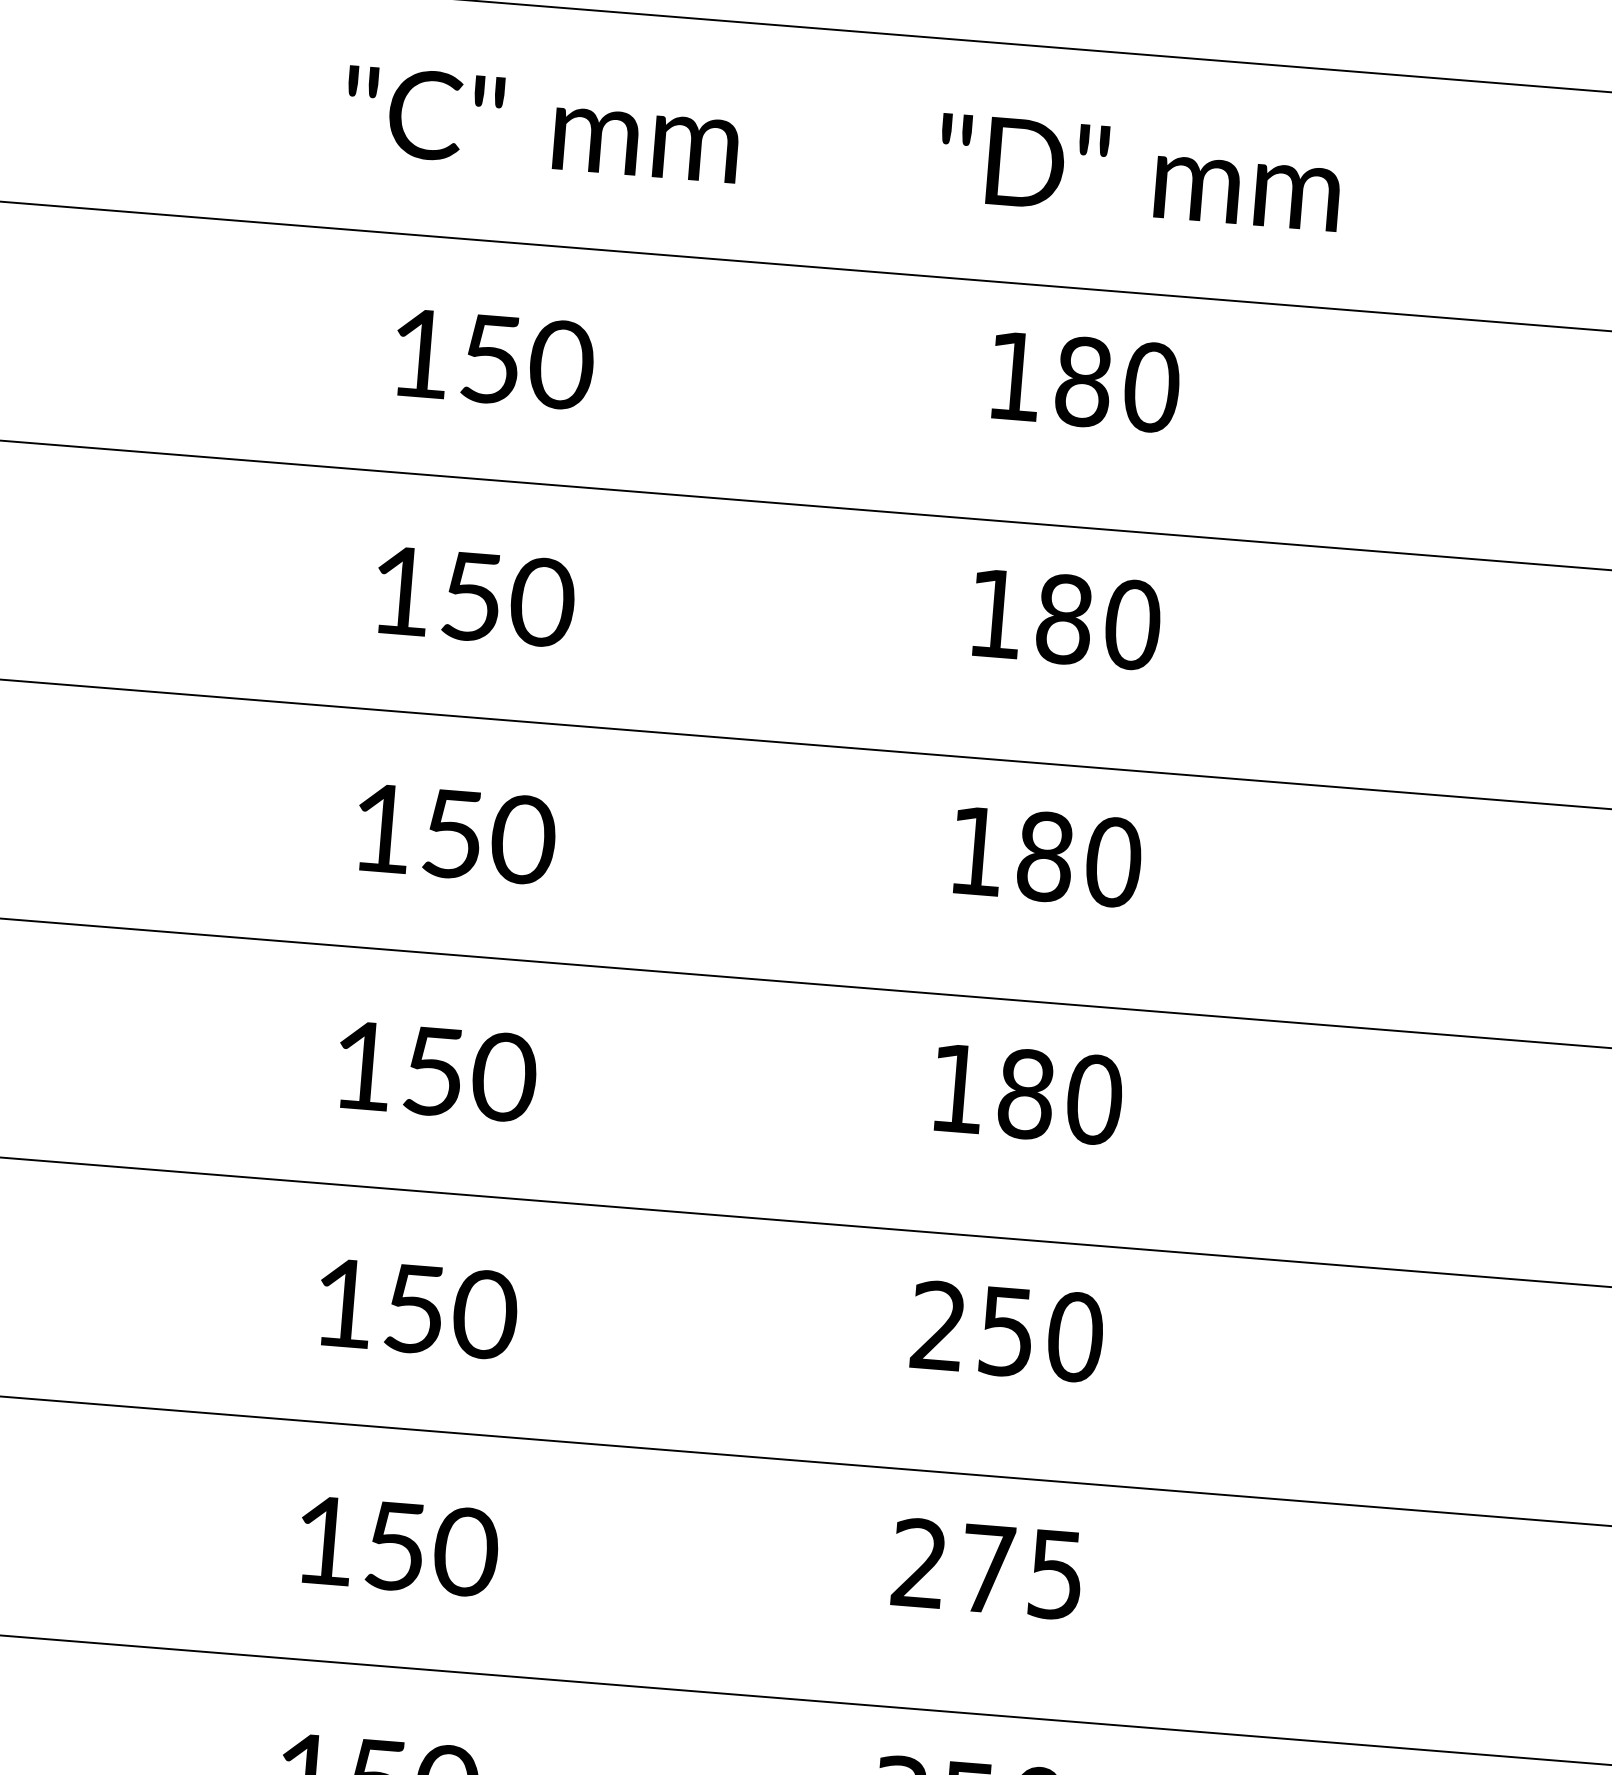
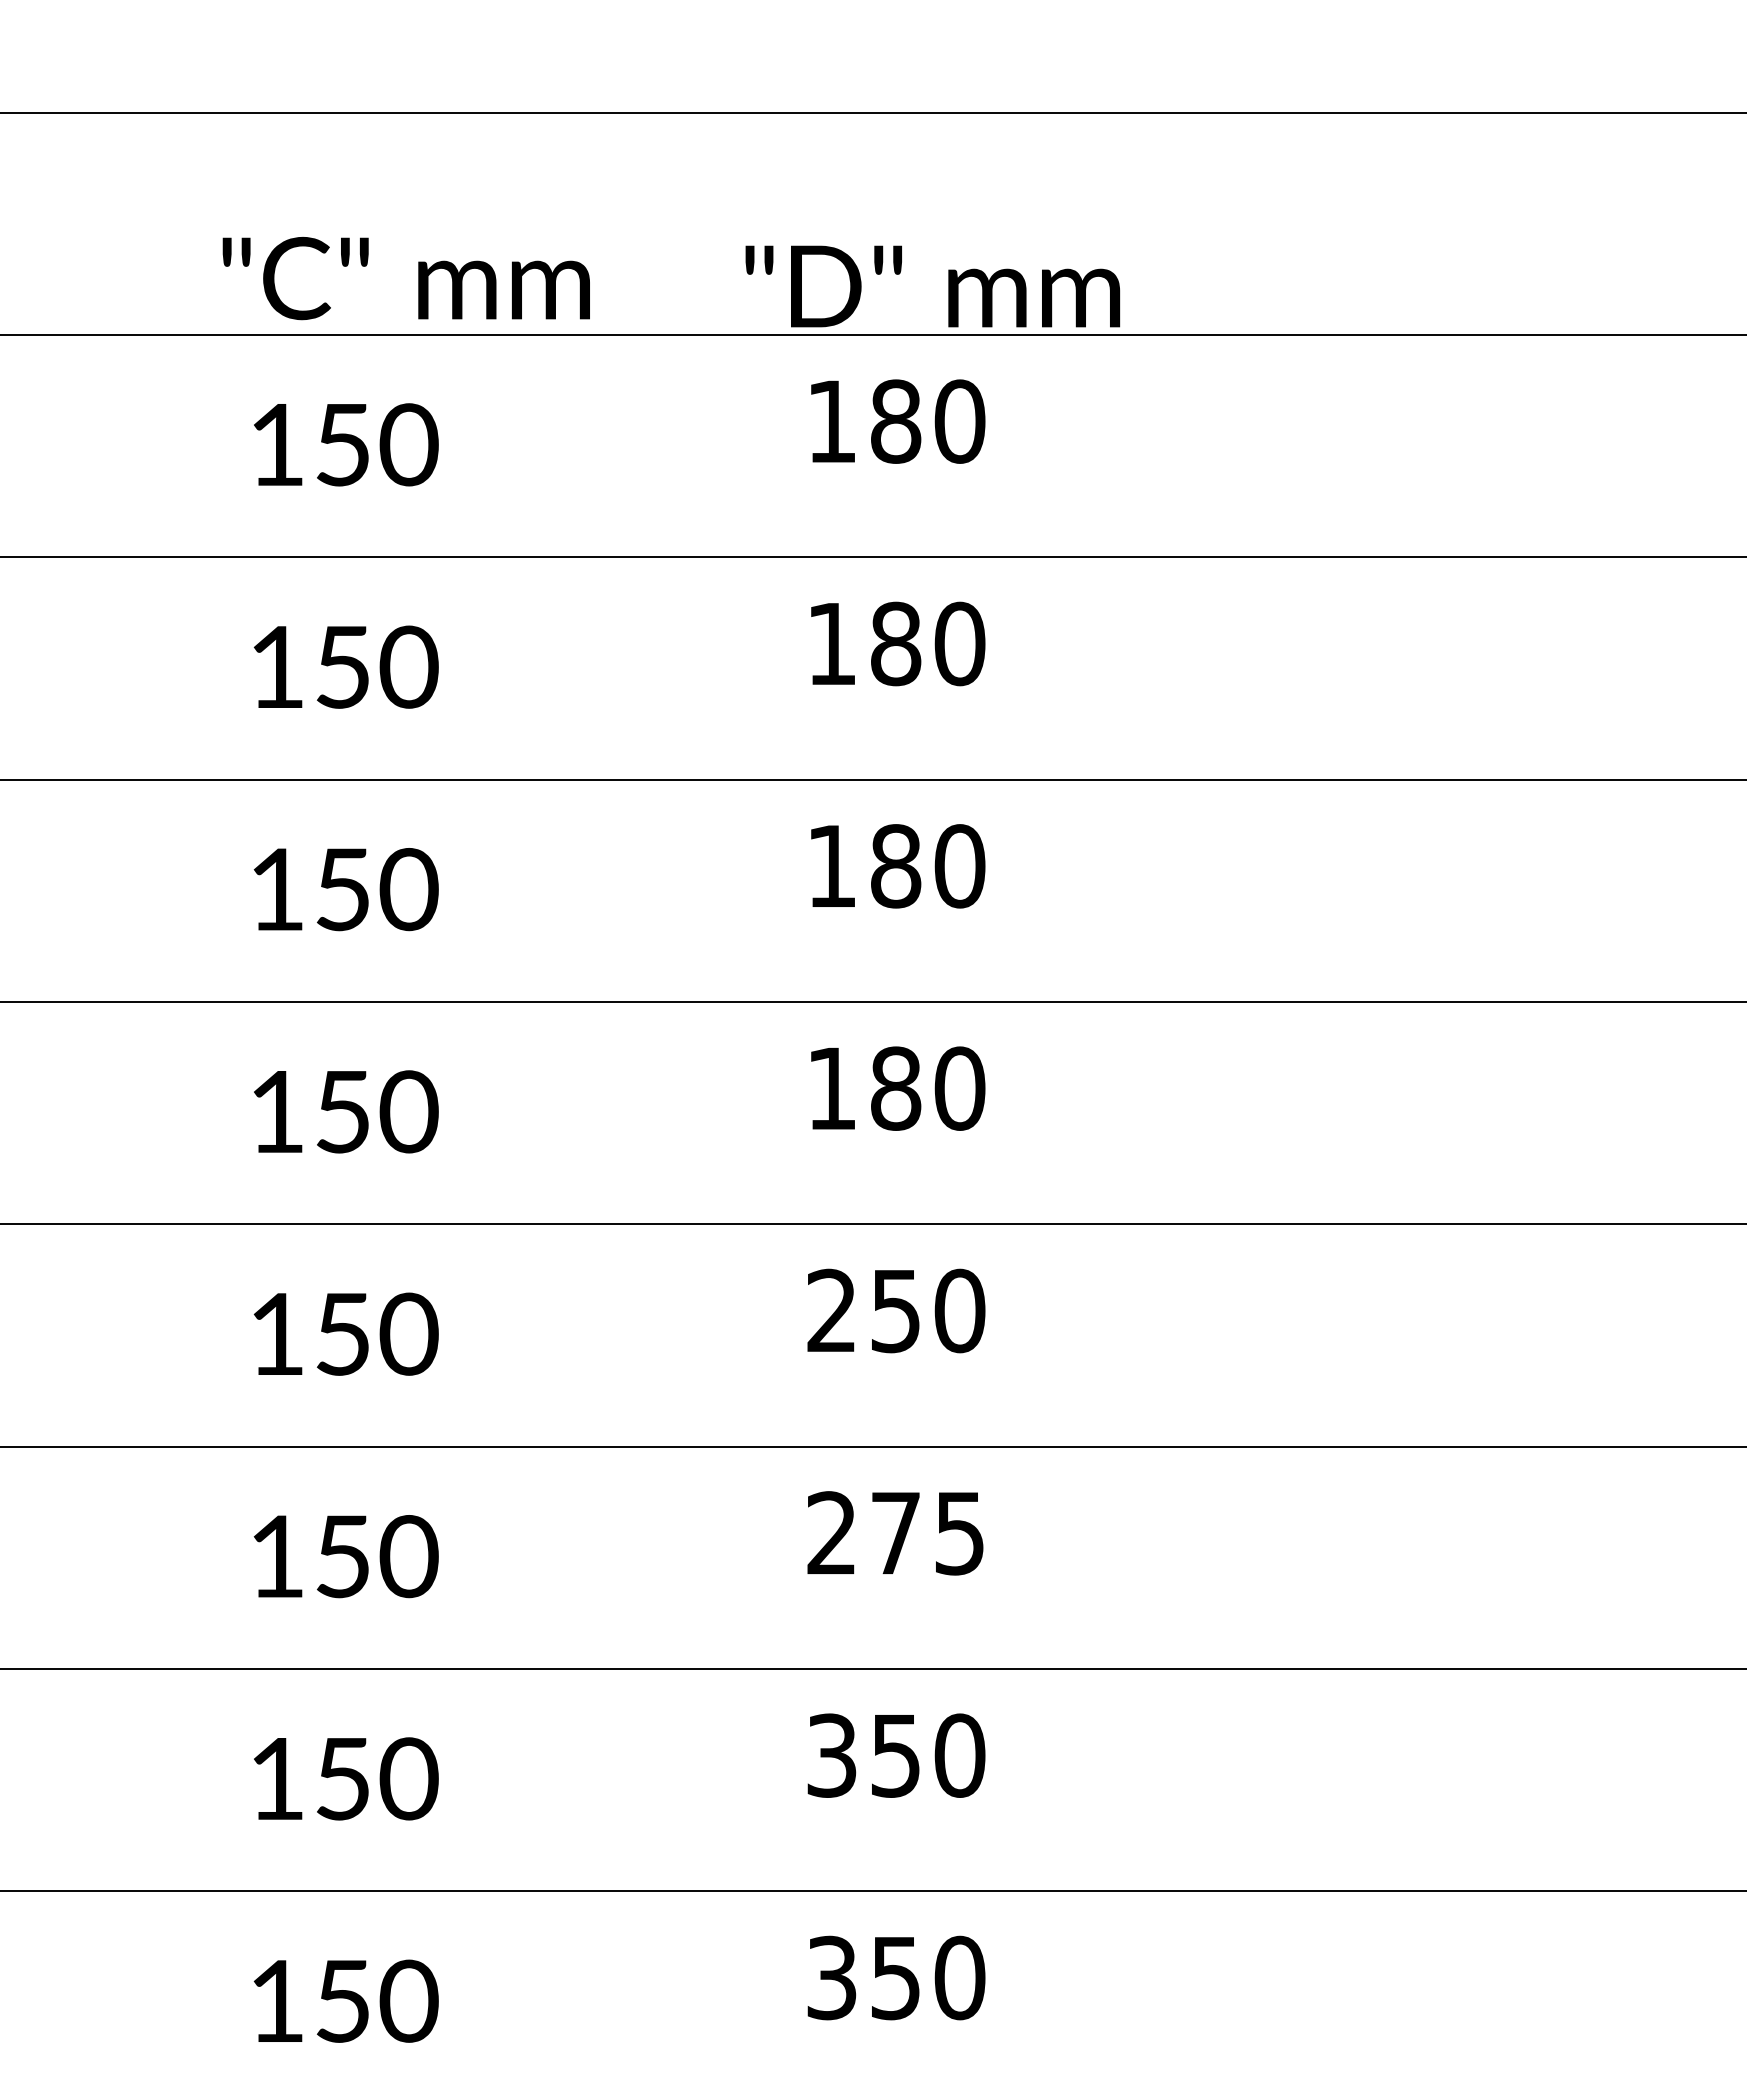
text: (541, 124) -> (405, 278), moved
text: (1139, 172) -> (932, 286), moved

